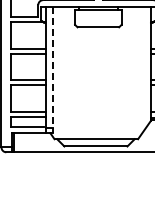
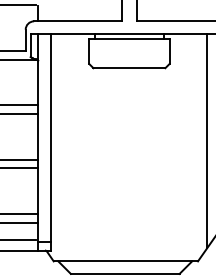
line: (143, 69) -> (207, 141), added
line: (53, 70) -> (51, 142), dashed -> solid

